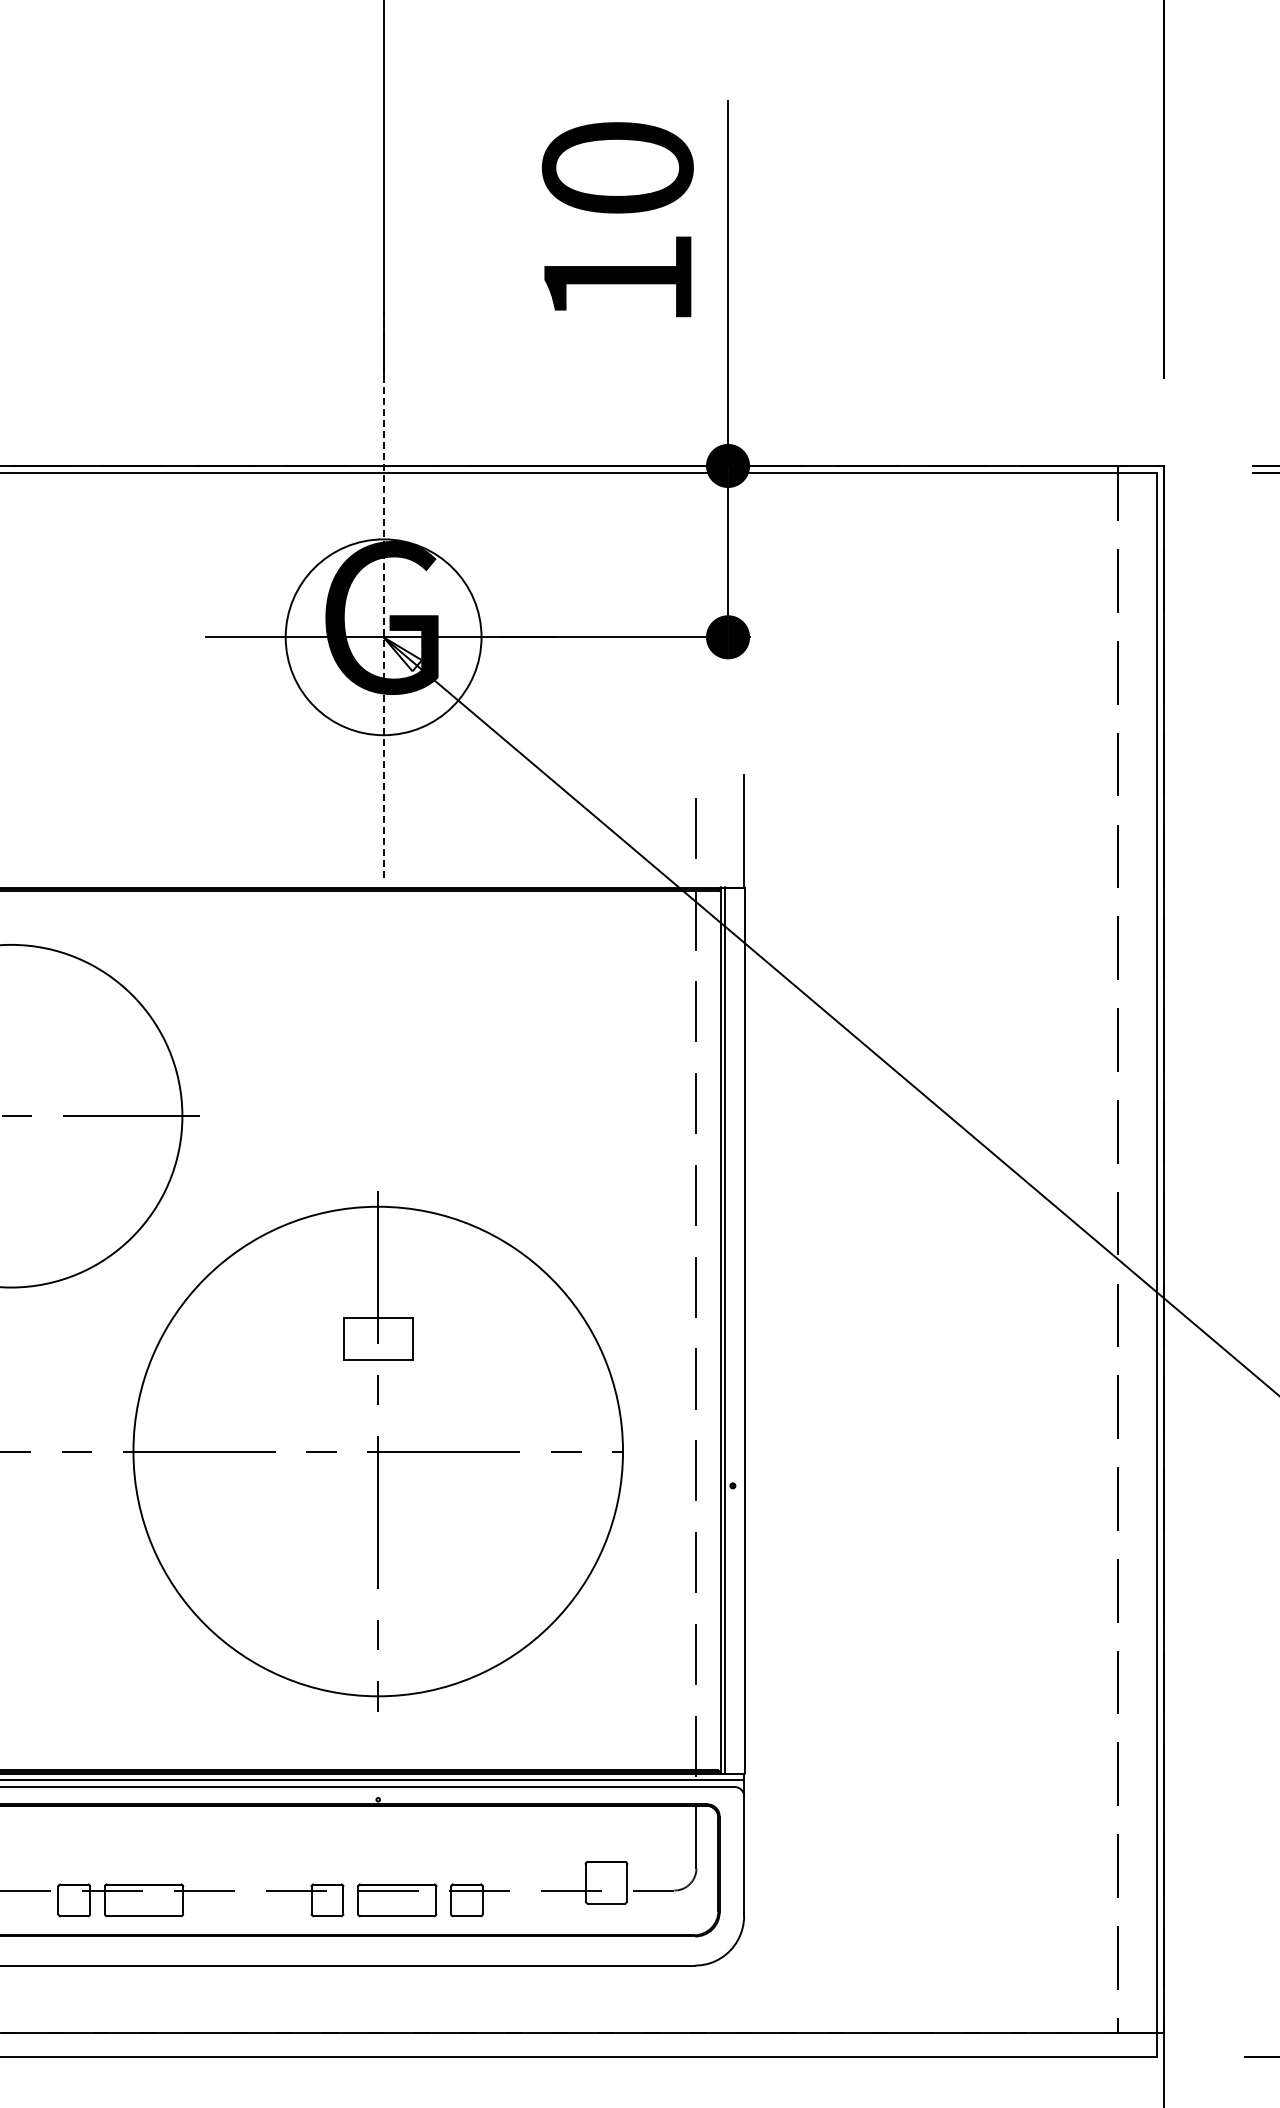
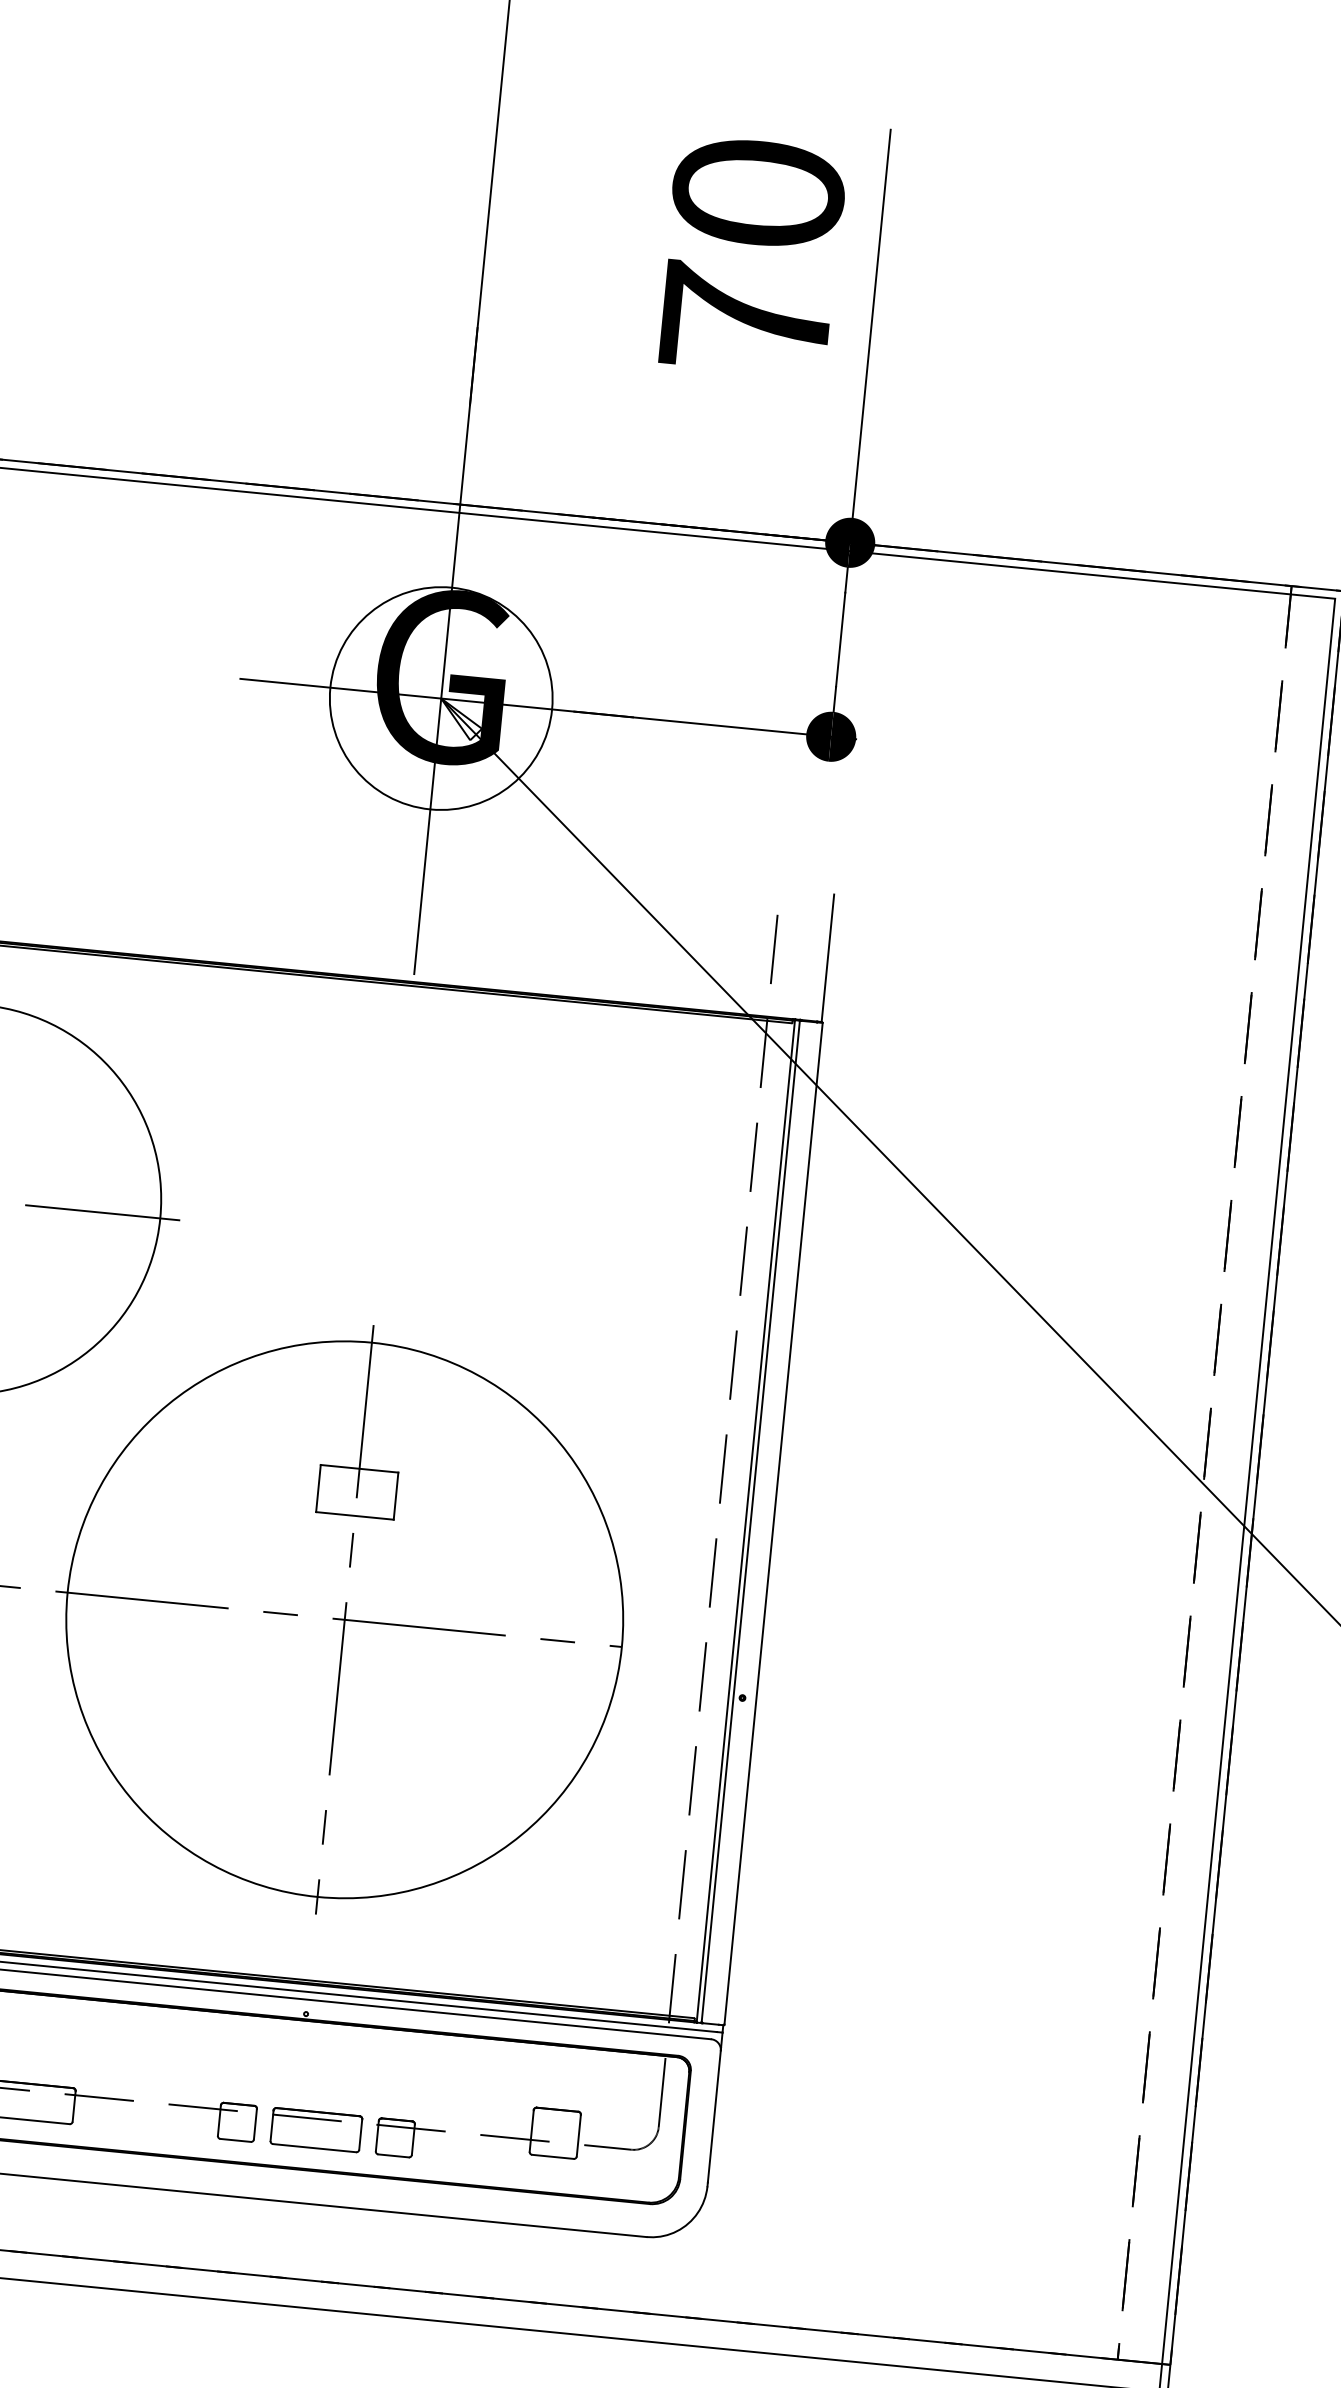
text: (617, 278) -> (745, 318), 10 -> 70
line: (383, 595) -> (445, 651), dashed -> solid

